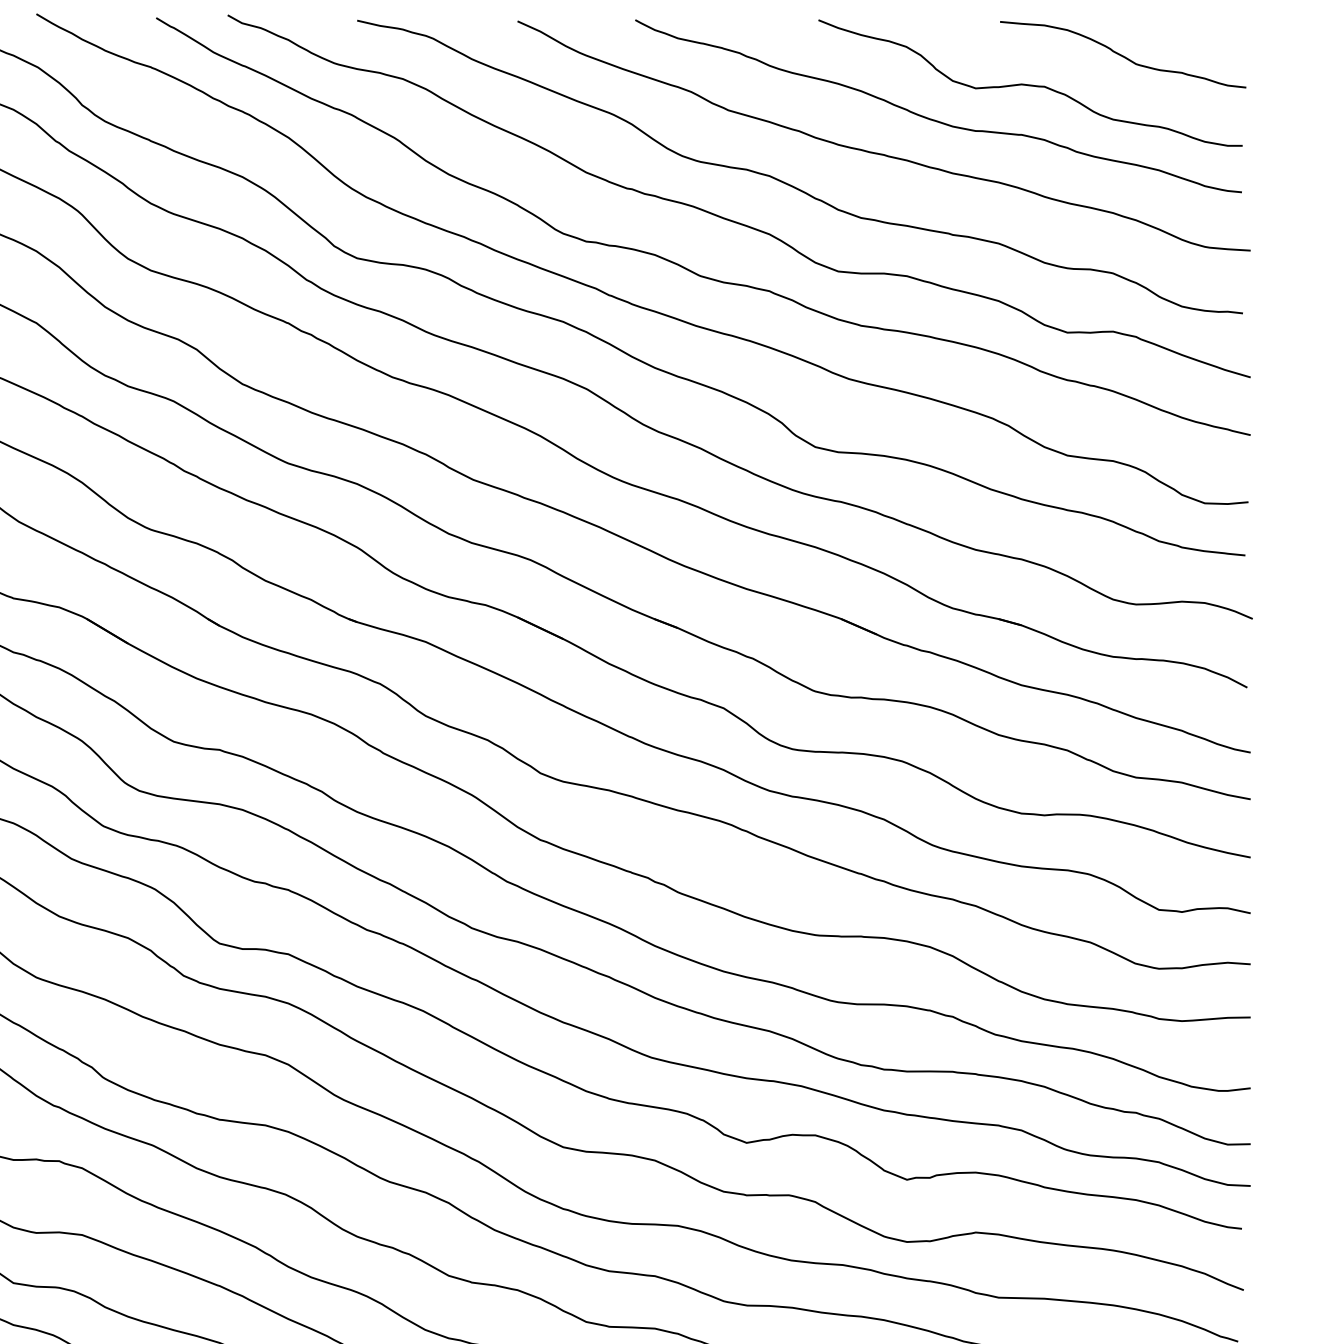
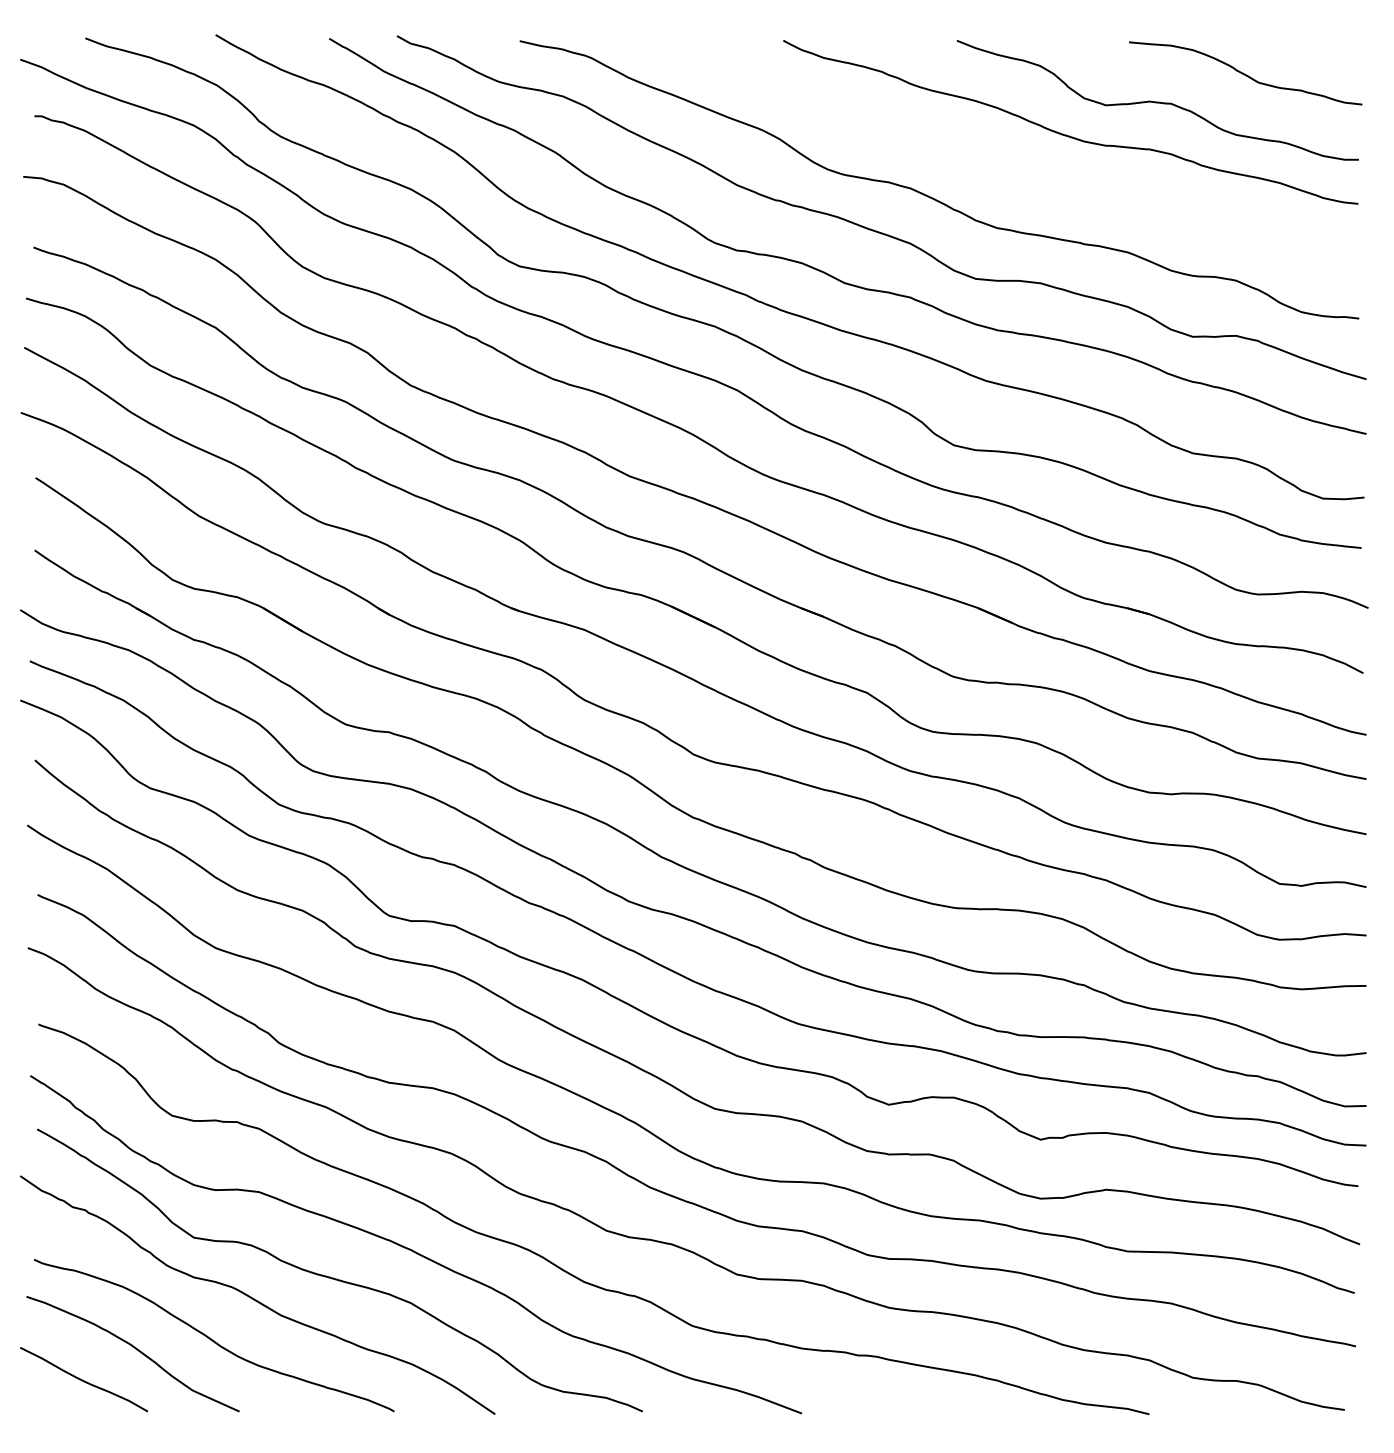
curve: (880, 152) -> (1015, 166), removed

